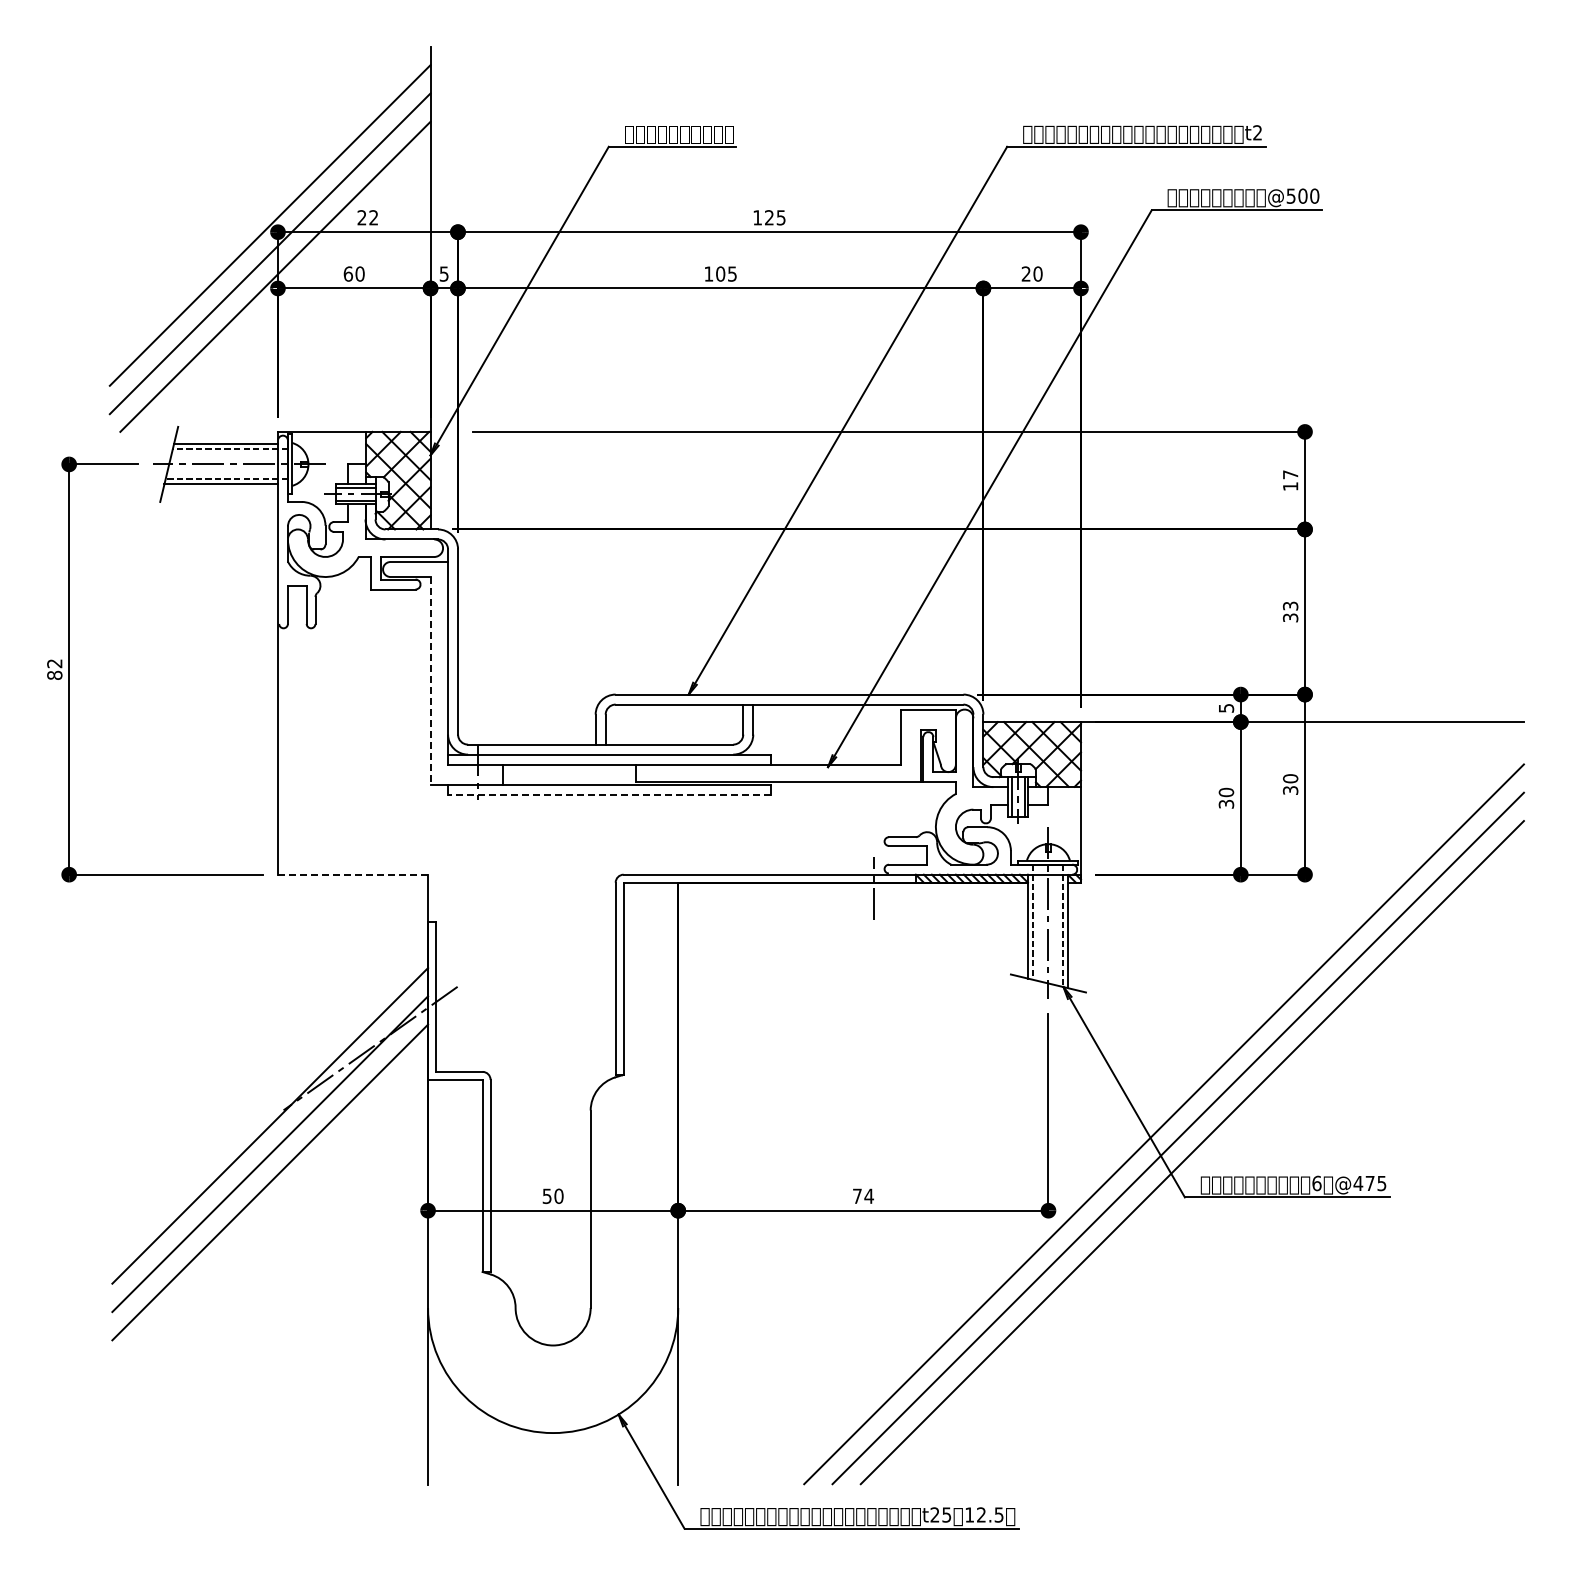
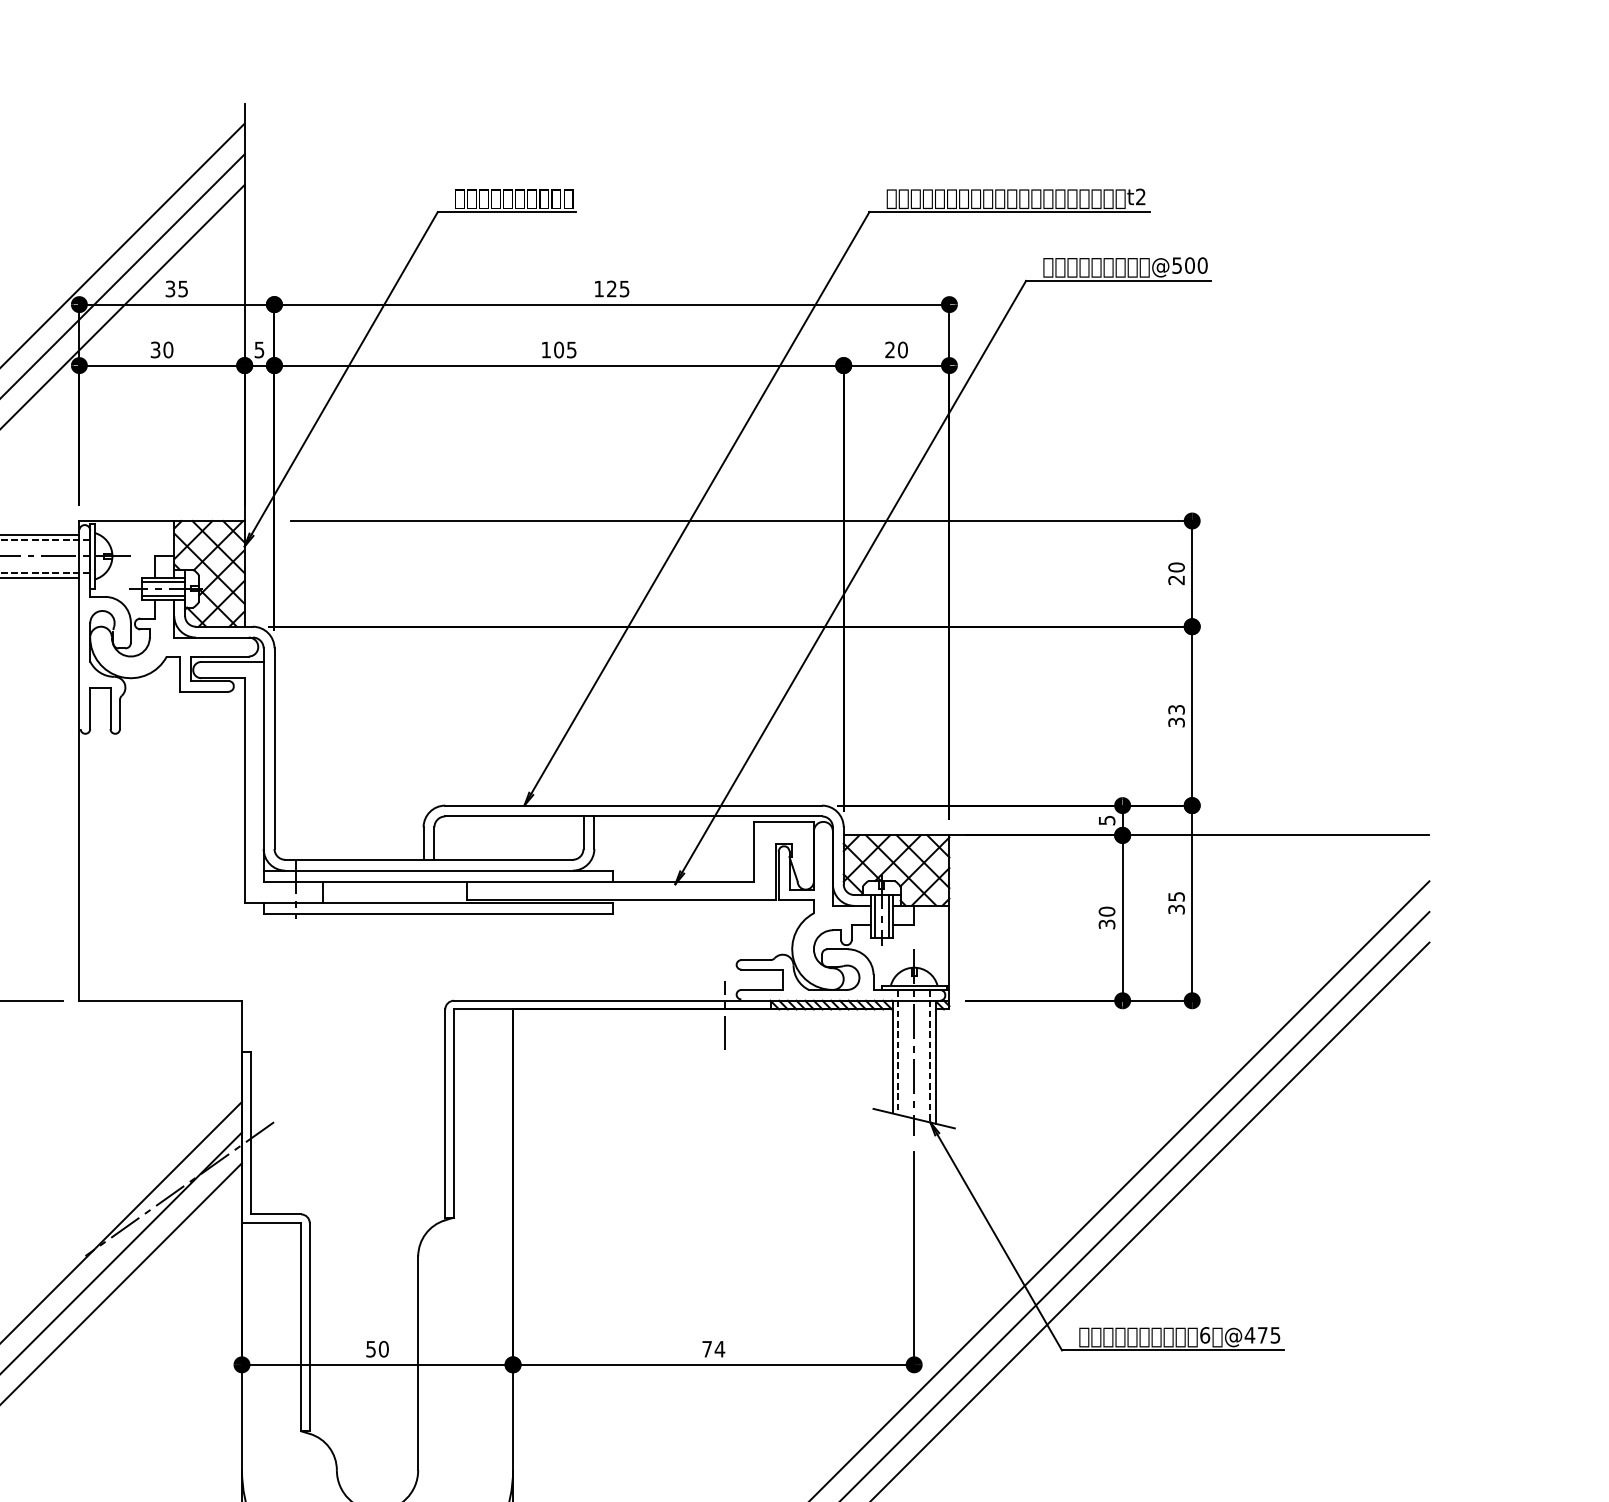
text: (367, 217) -> (176, 288), 22 -> 35
text: (348, 273) -> (155, 349), 60 -> 30
text: (1290, 480) -> (1176, 573), 17 -> 20
line: (430, 680) -> (244, 790), dashed -> solid
text: (1290, 778) -> (1176, 896), 30 -> 35
line: (608, 794) -> (437, 913), dashed -> solid
line: (352, 874) -> (160, 1000), dashed -> solid

